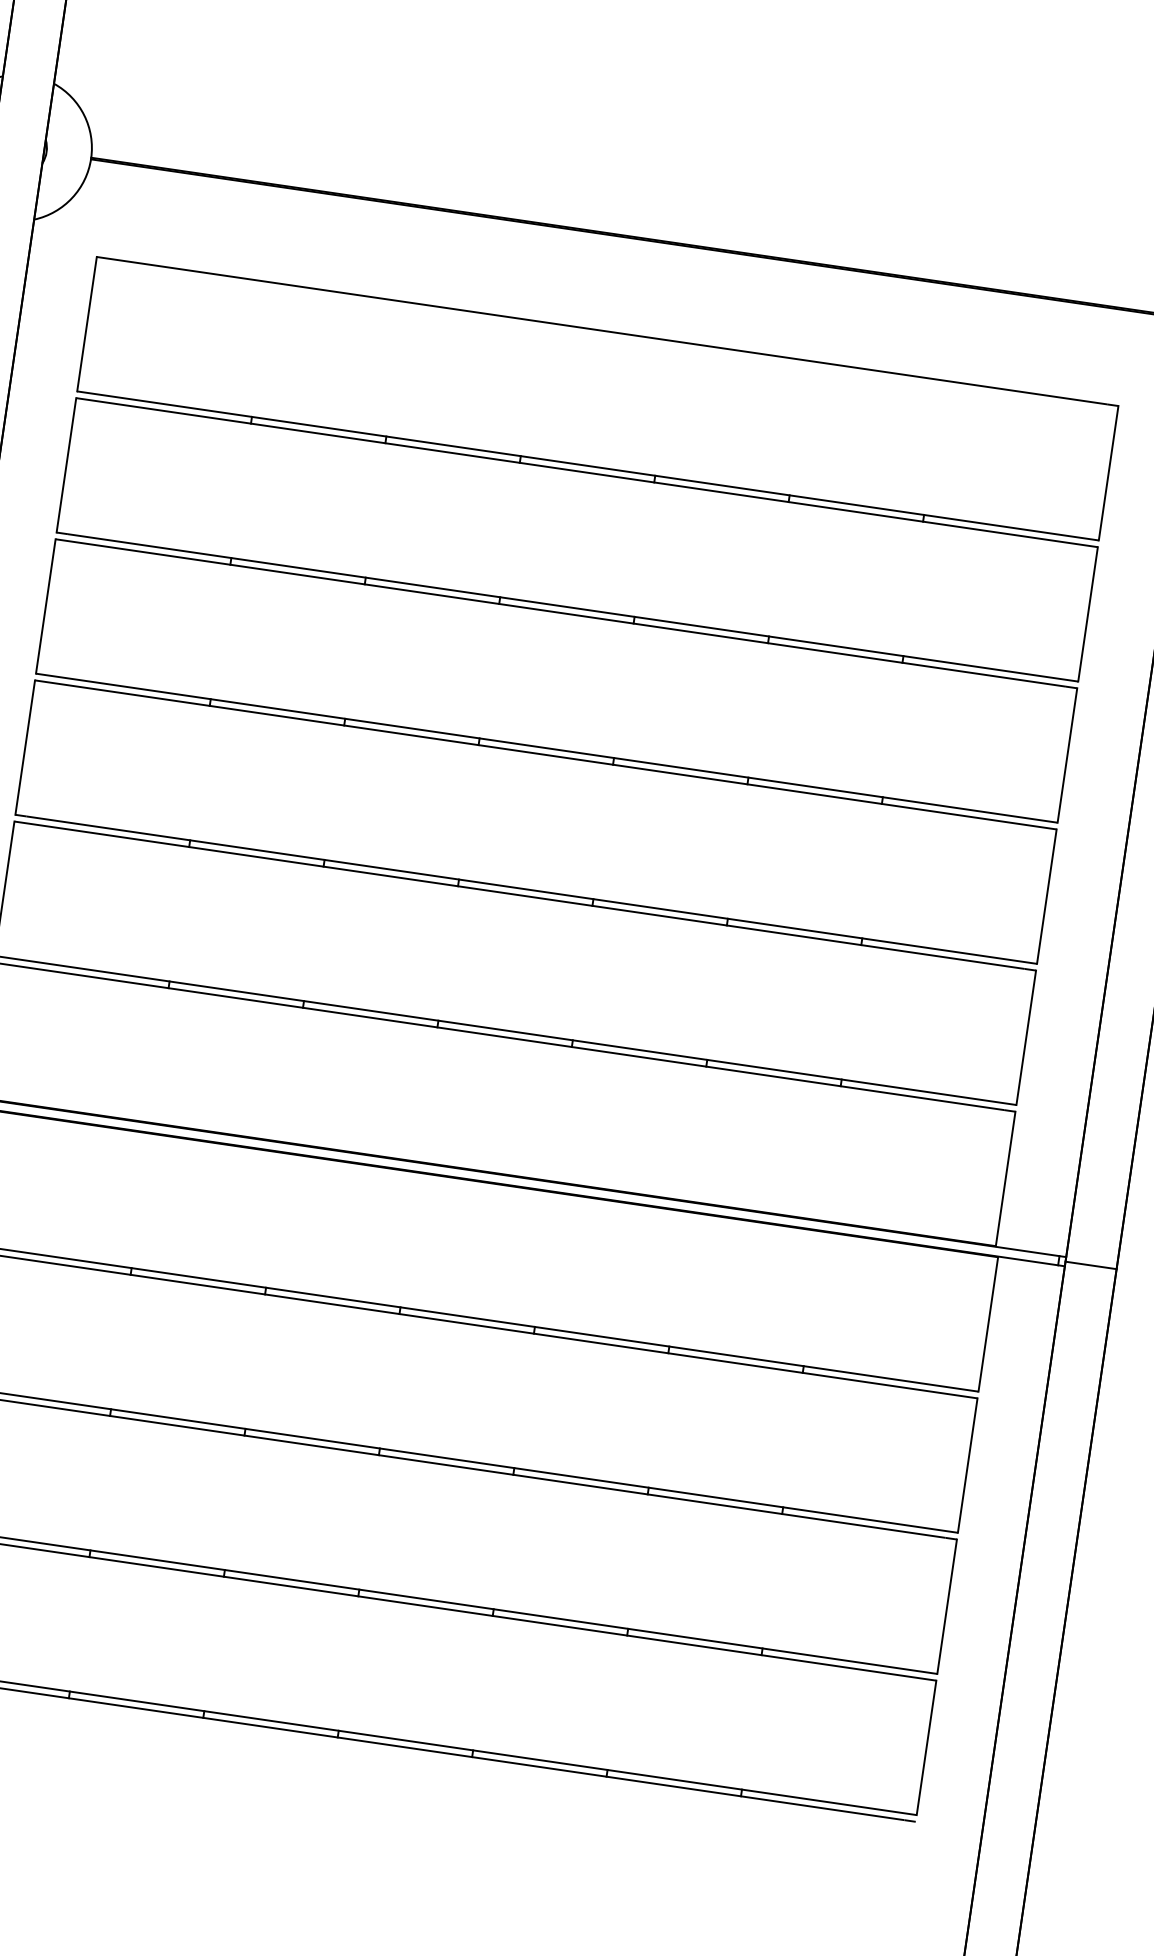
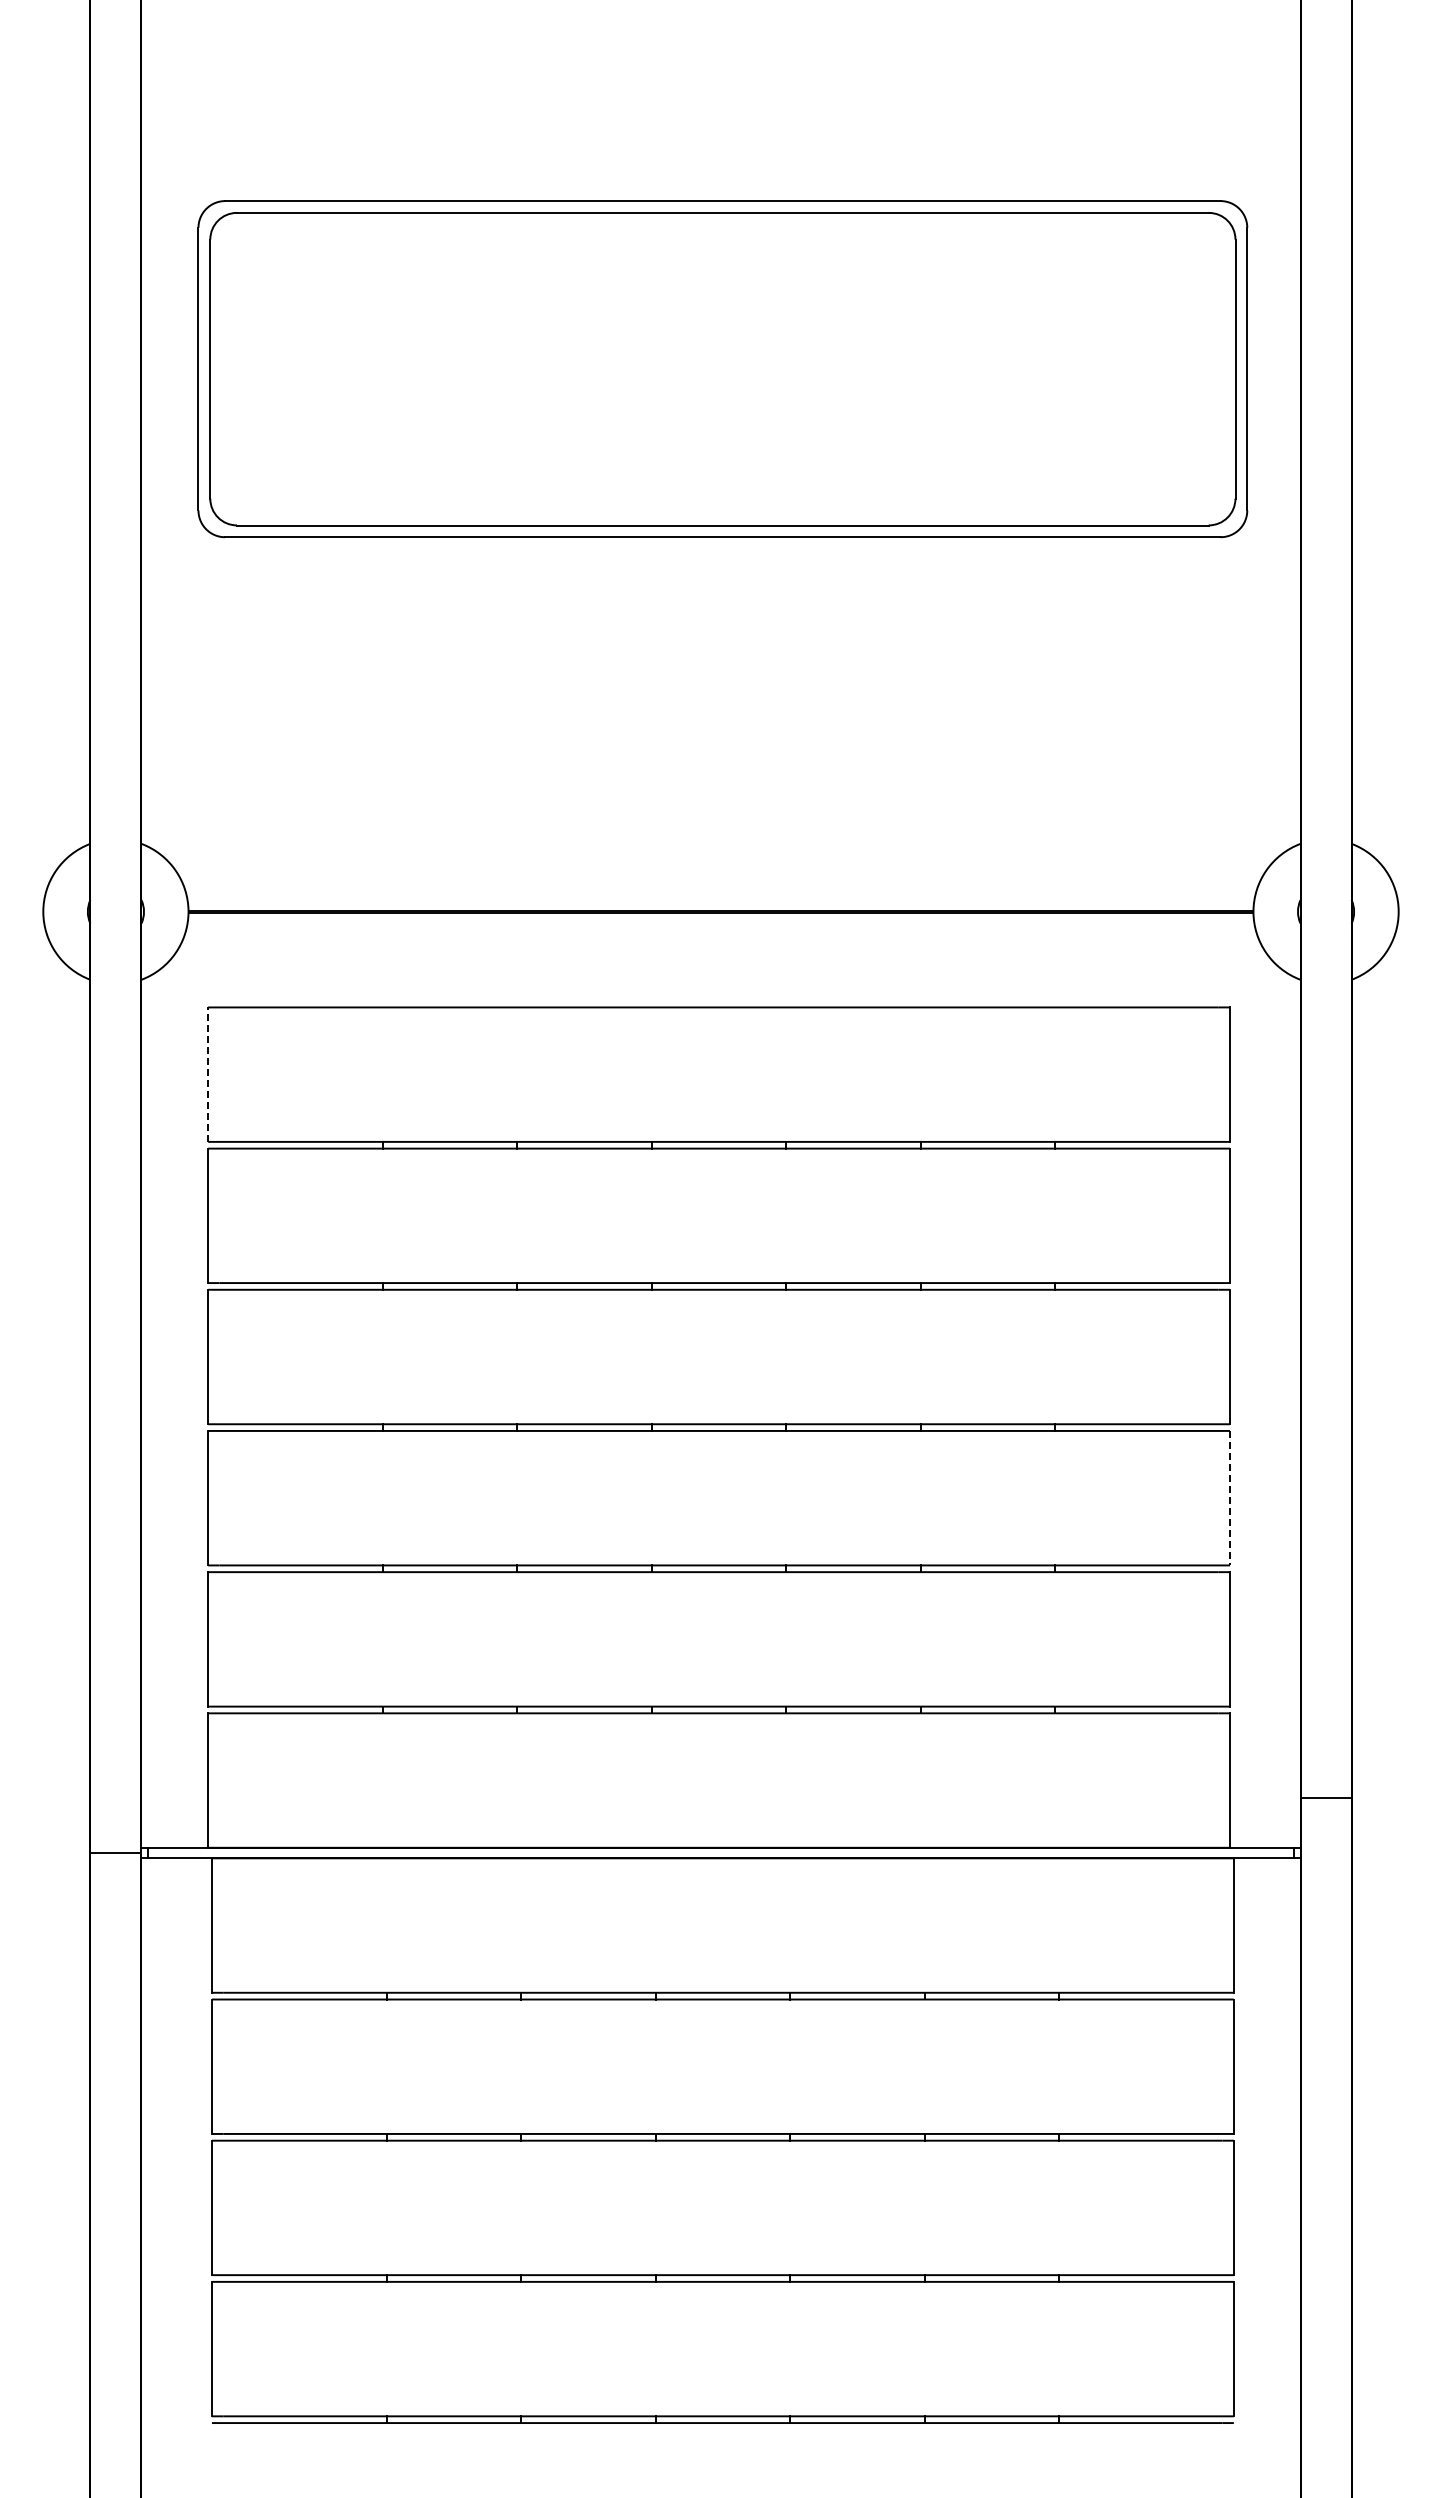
line: (87, 324) -> (208, 1074), solid -> dashed
line: (1047, 897) -> (1230, 1498), solid -> dashed
line: (1090, 1265) -> (1325, 1798), moved

